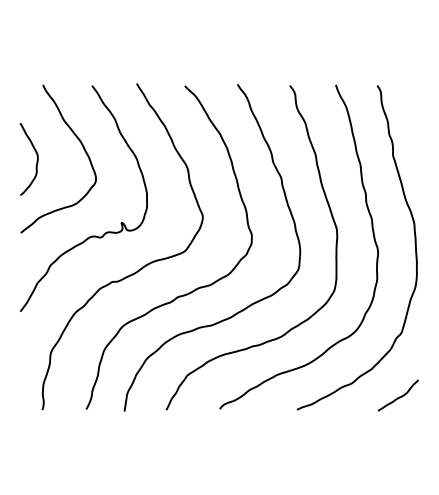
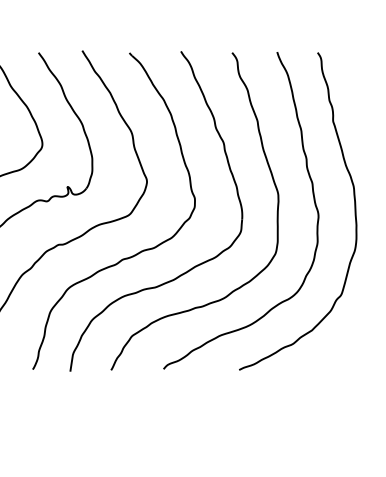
curve: (397, 397) -> (337, 357), removed

